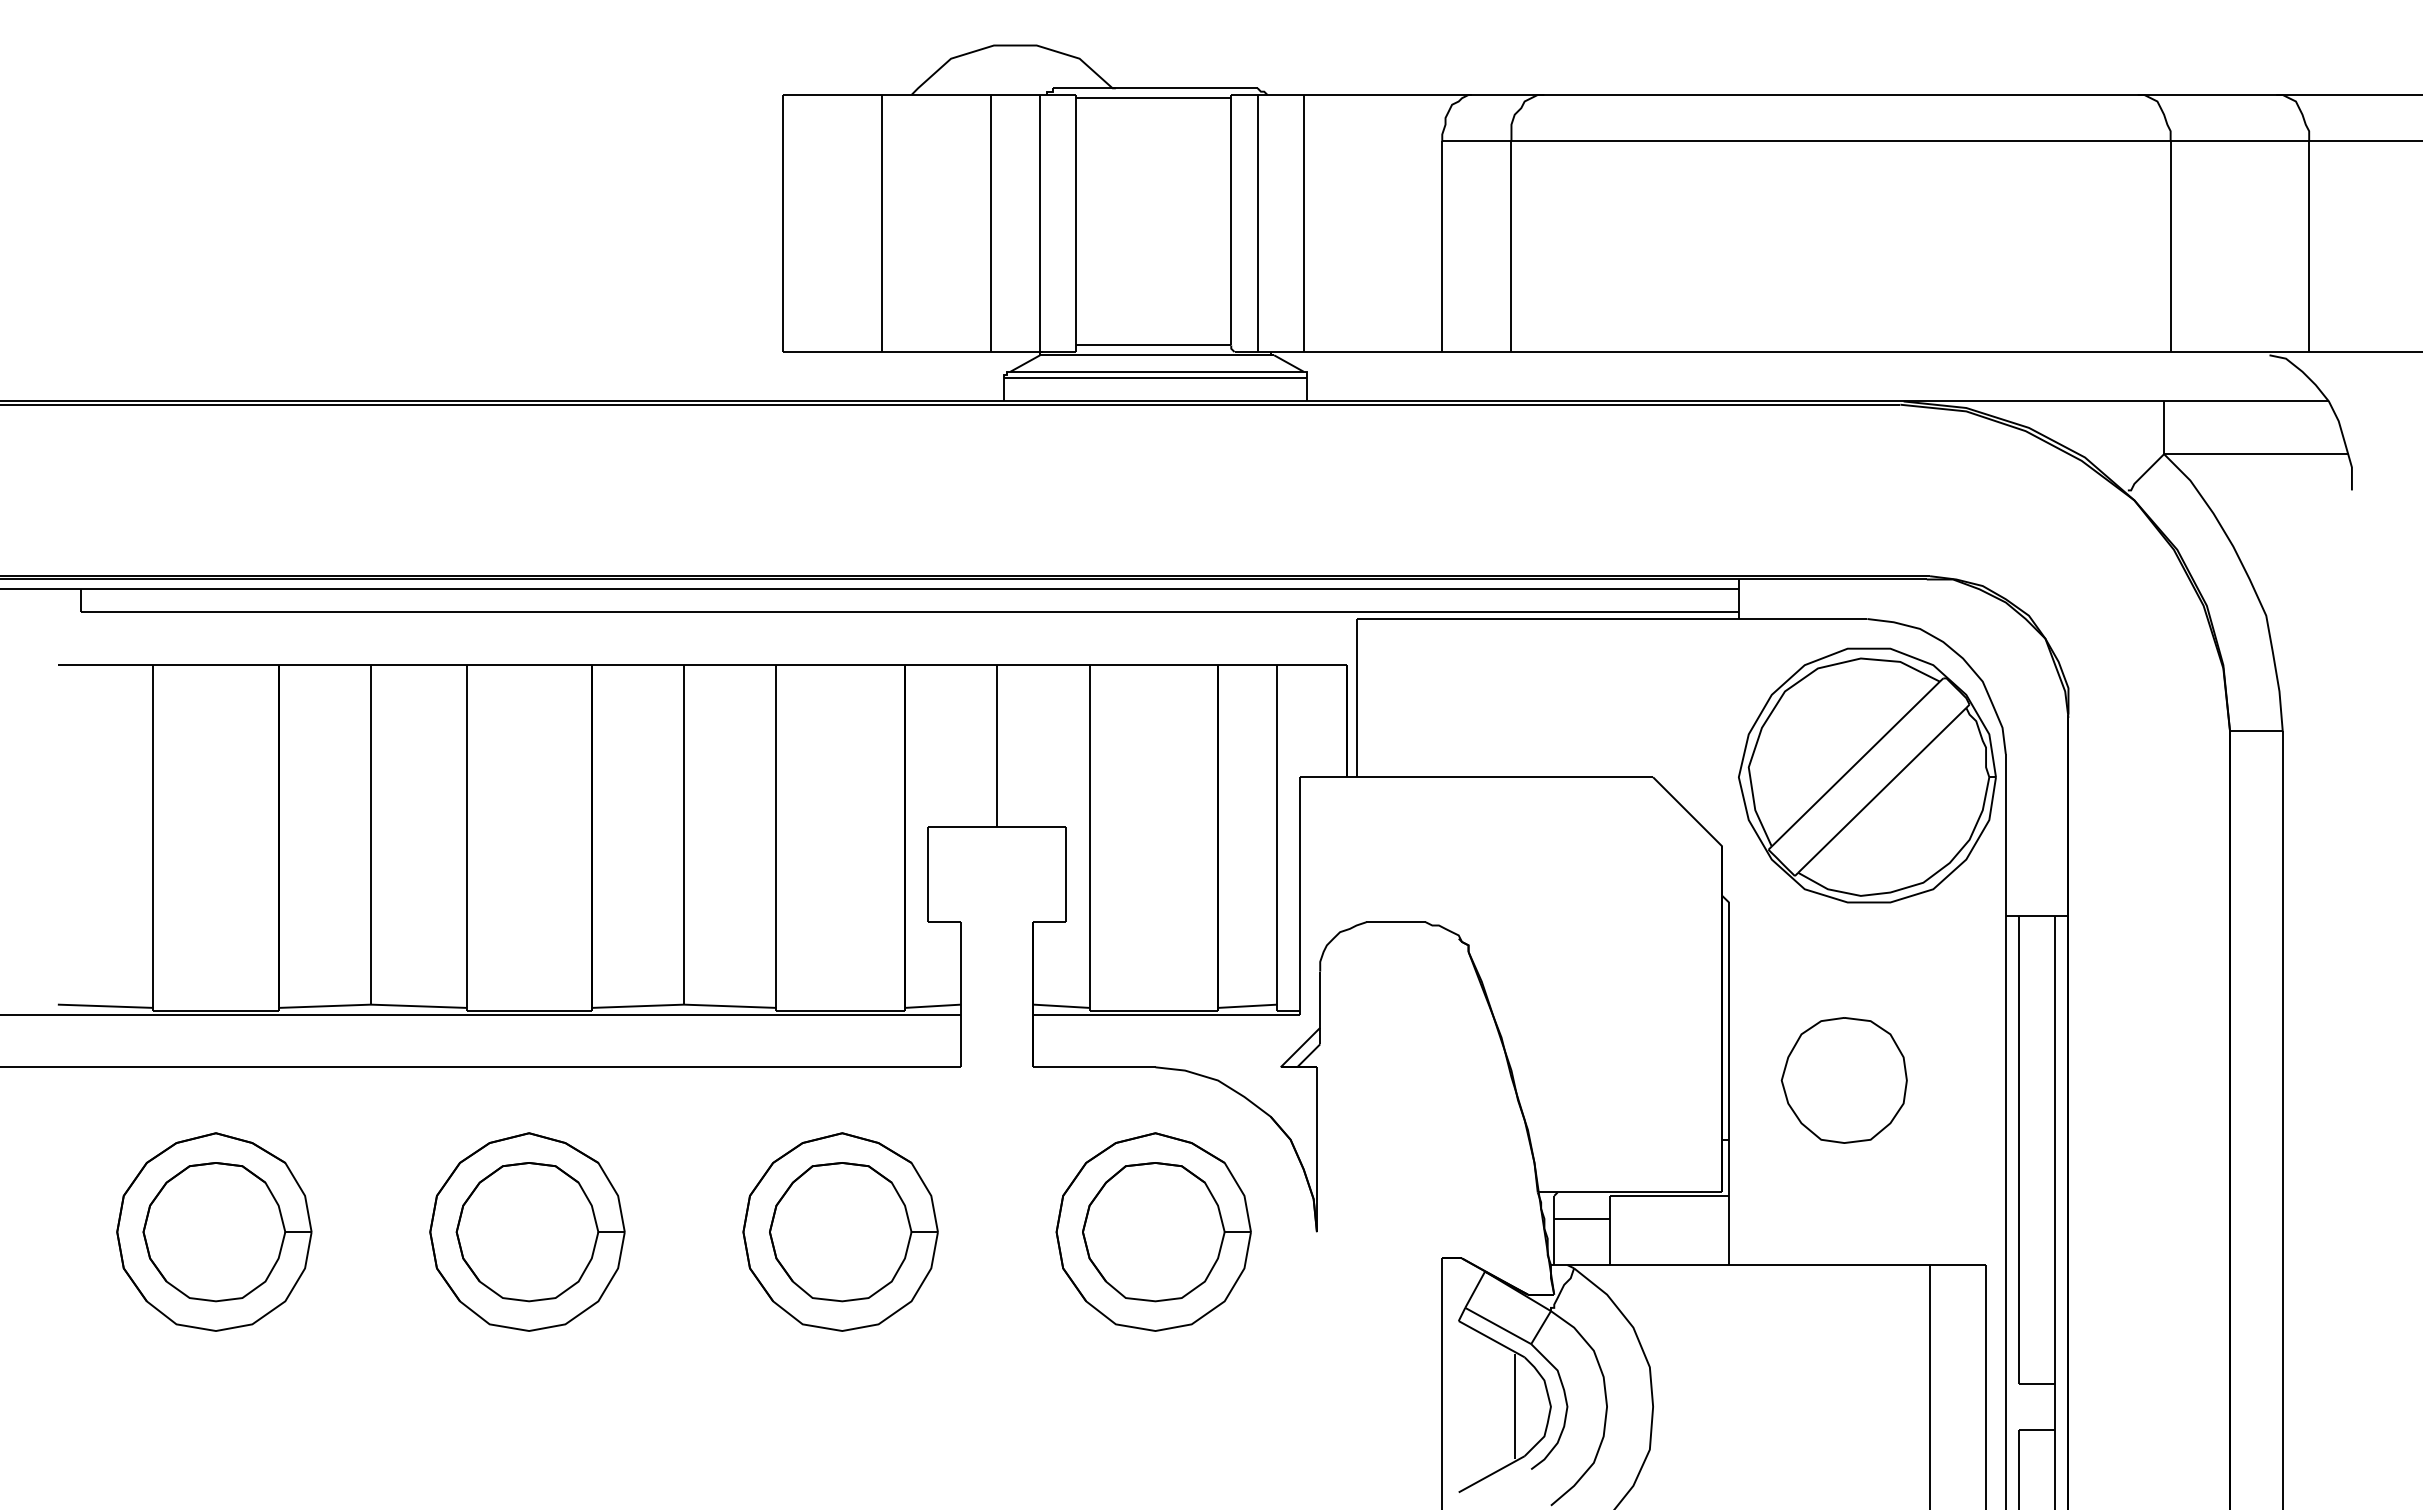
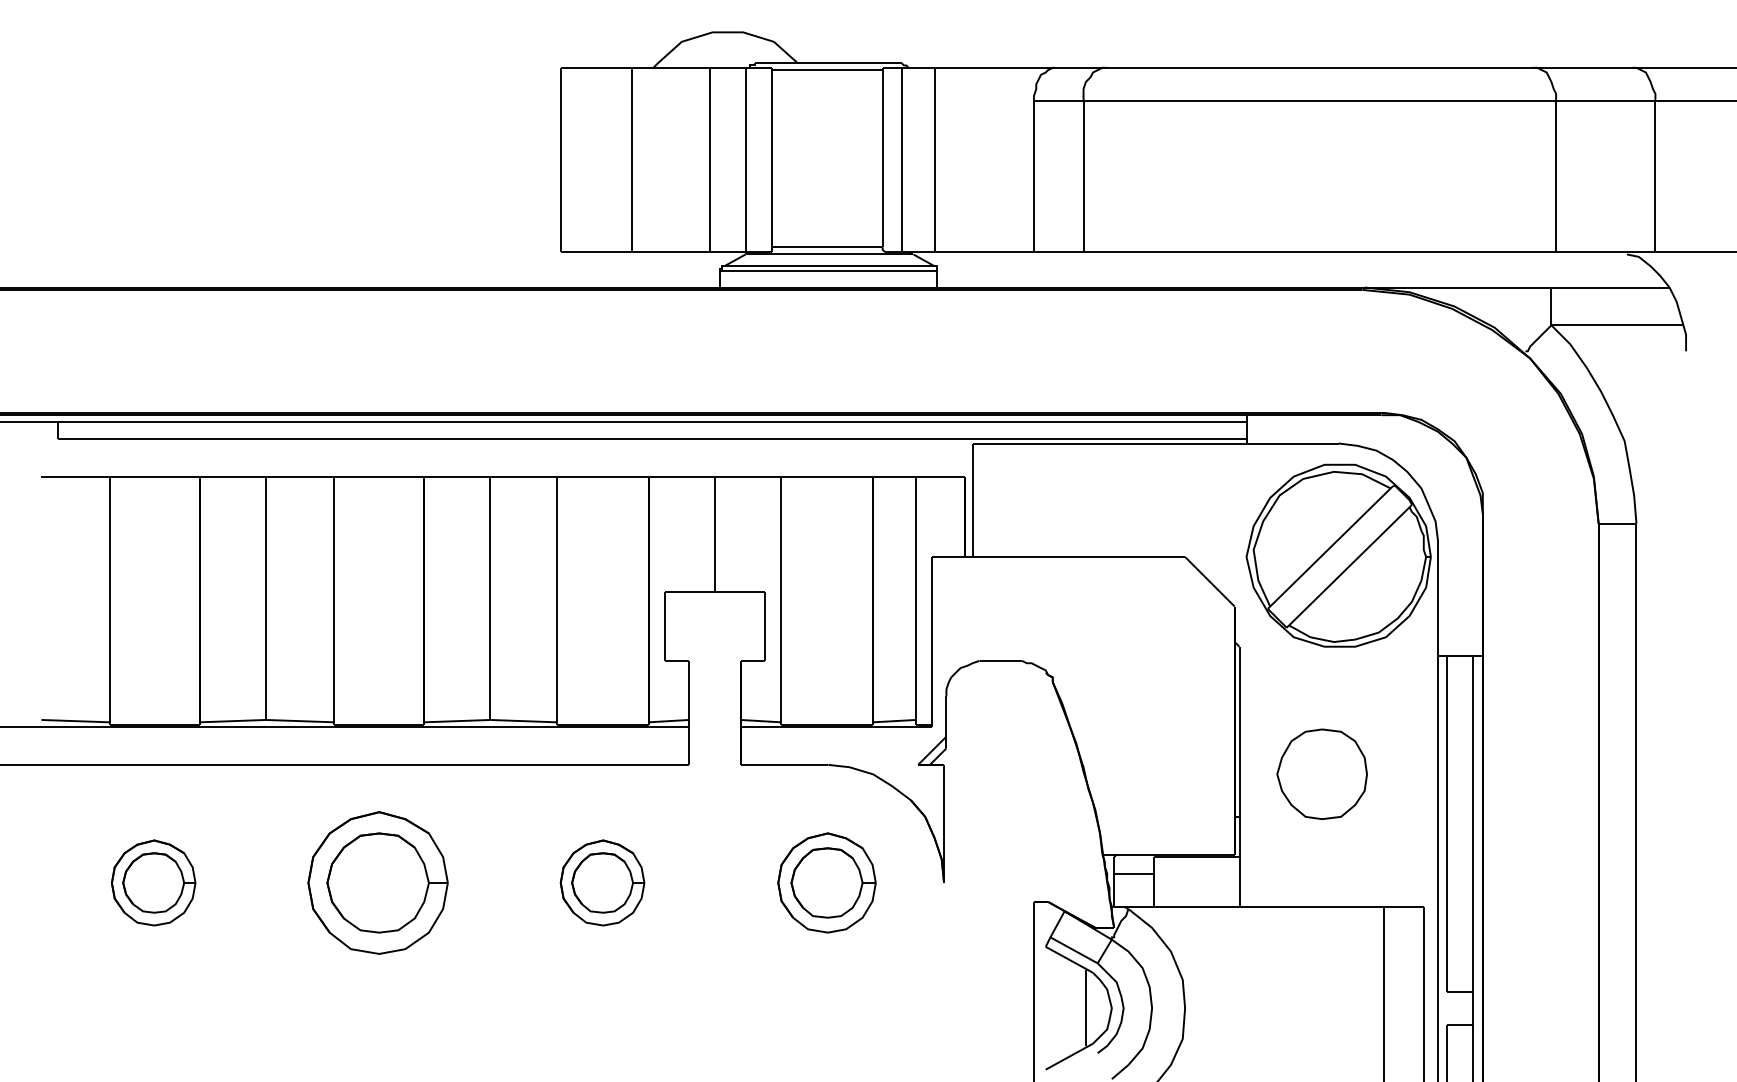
part: (214, 1231) -> (153, 882), size x0.6
part: (840, 1231) -> (602, 882), size x0.6
part: (1153, 1231) -> (826, 882), size x0.7

